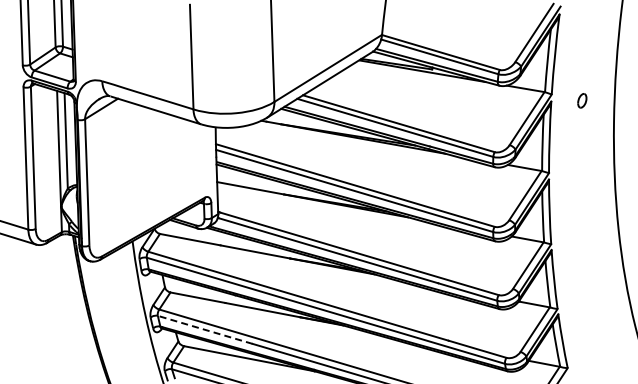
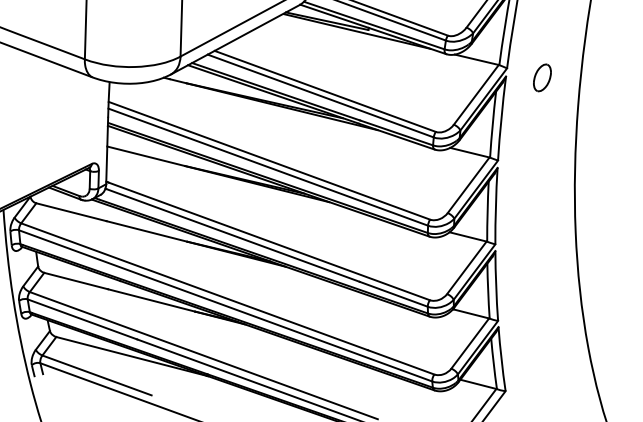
part: (582, 100) -> (542, 77), size x1.67
line: (204, 329) -> (81, 318), dashed -> solid

